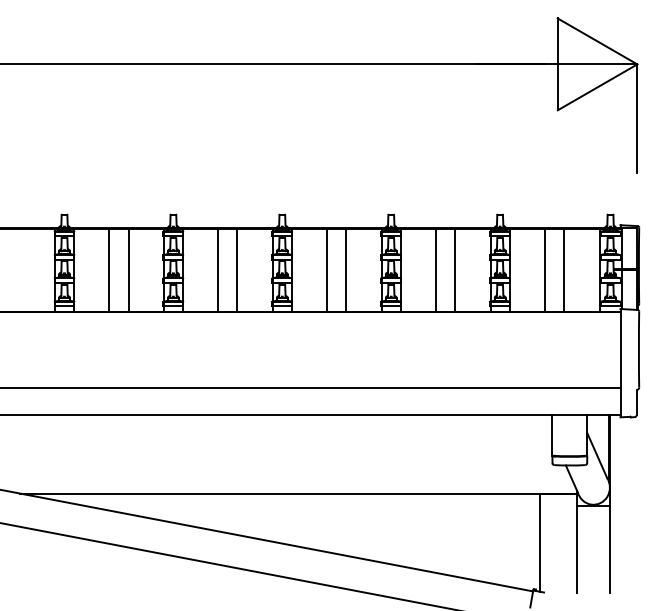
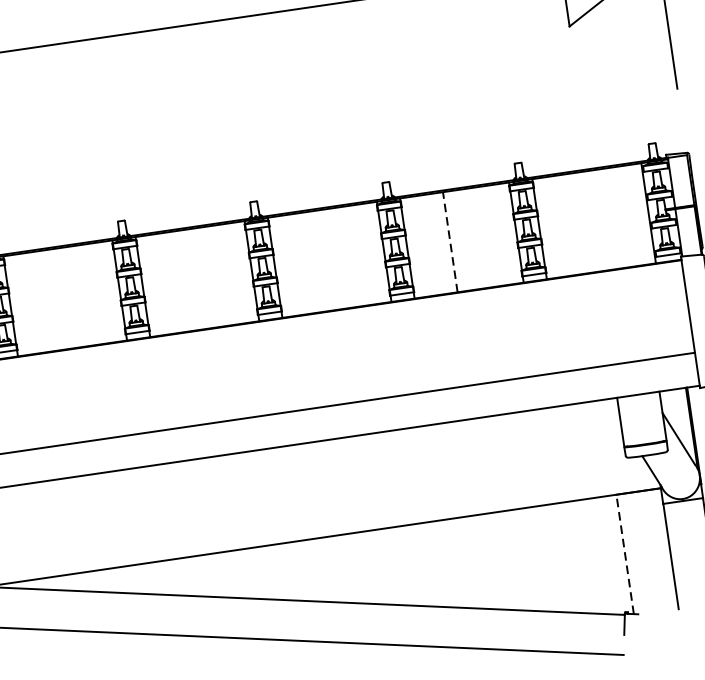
line: (436, 269) -> (450, 241), solid -> dashed
line: (109, 270) -> (53, 300), removed
line: (128, 270) -> (76, 296), removed
line: (218, 270) -> (186, 280), removed
line: (237, 270) -> (209, 277), removed
line: (327, 270) -> (318, 261), removed
line: (346, 270) -> (341, 258), removed
line: (455, 270) -> (473, 239), removed
line: (545, 270) -> (583, 223), removed
line: (564, 270) -> (606, 219), removed
line: (540, 542) -> (625, 554), solid -> dashed

